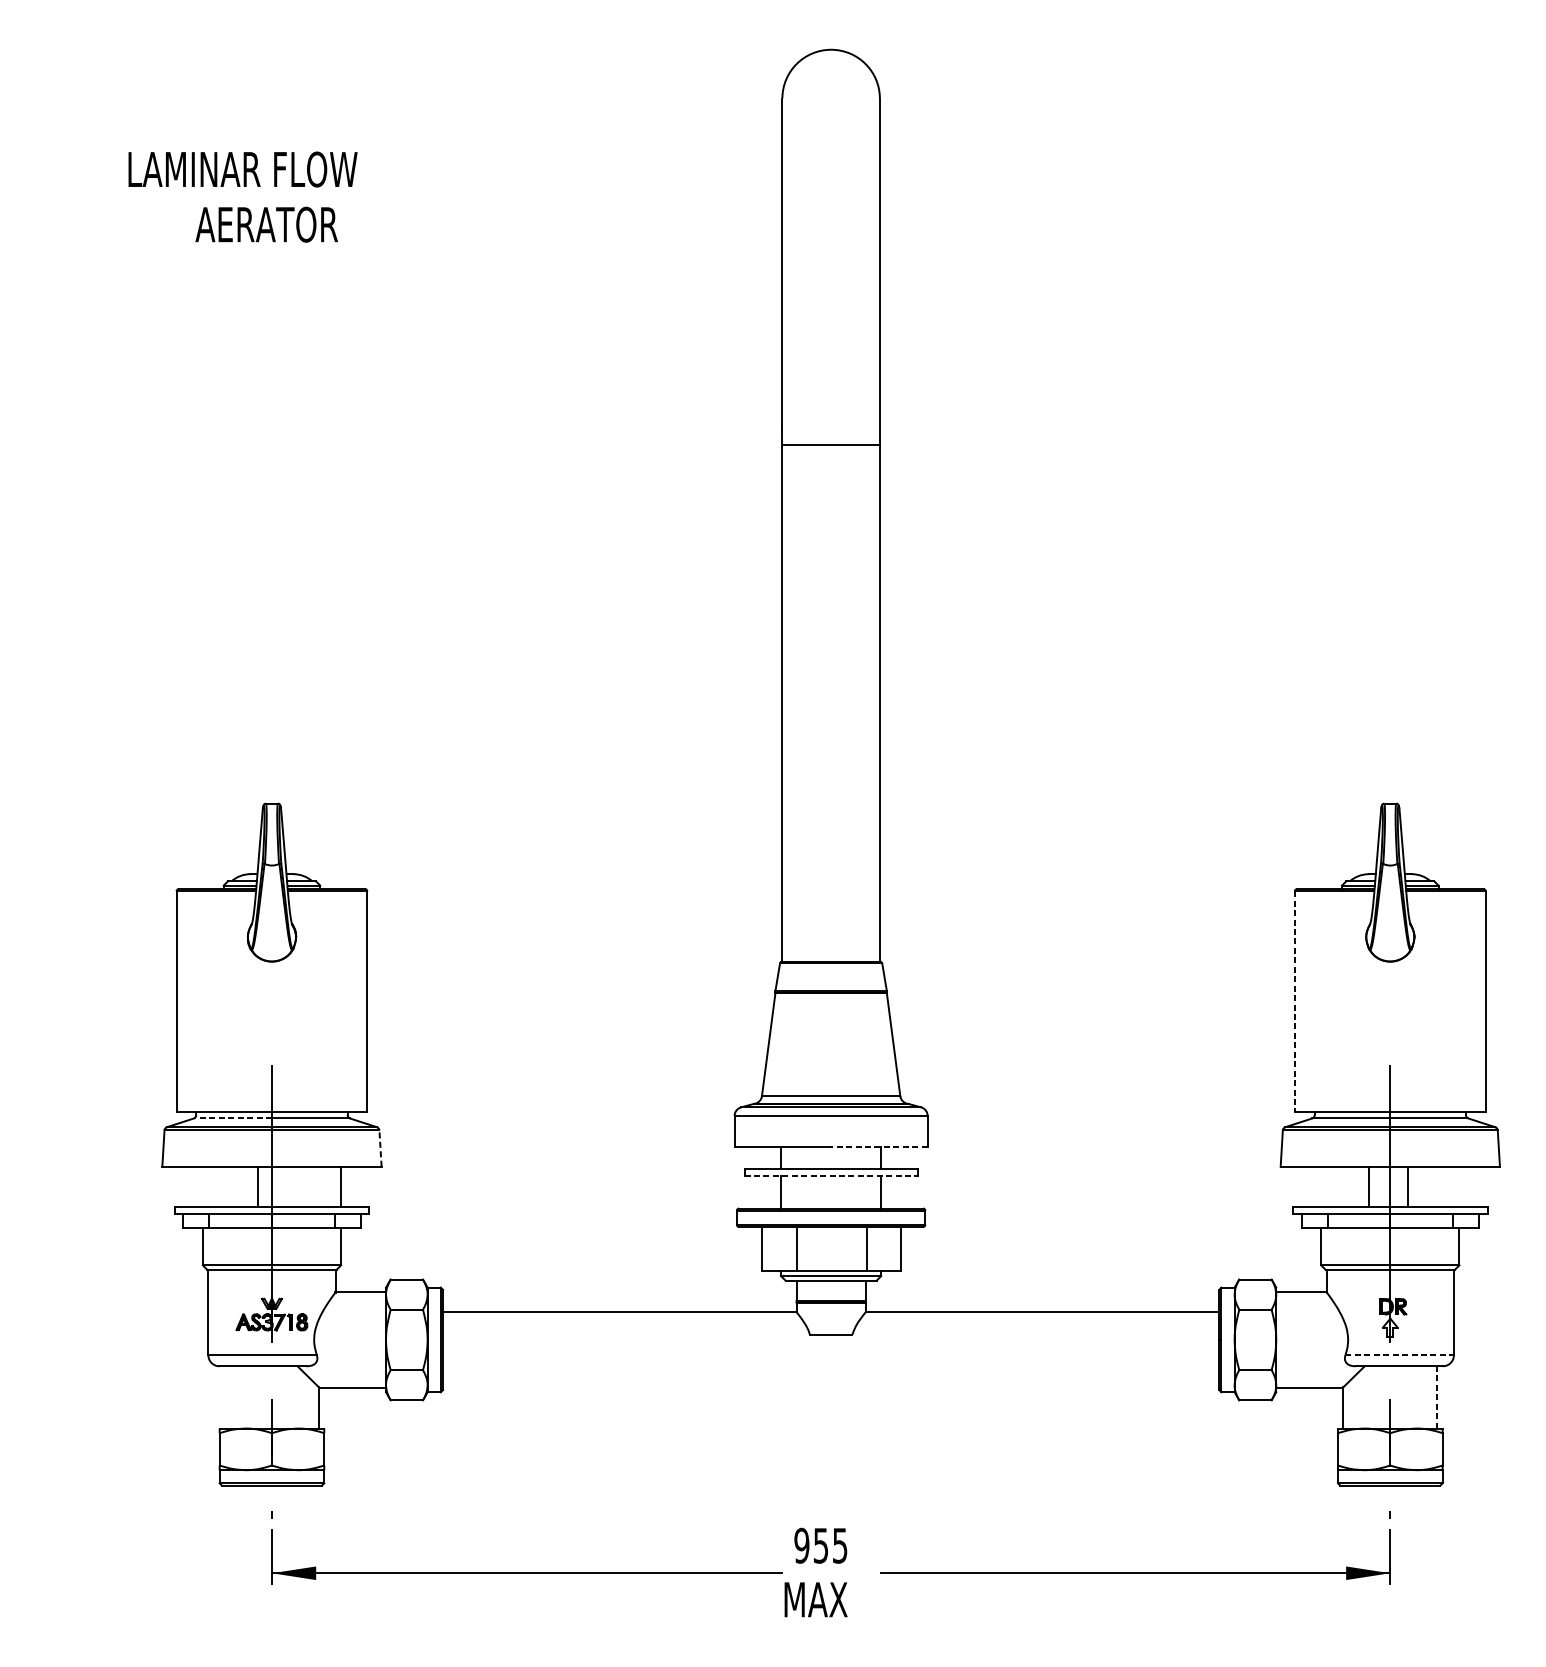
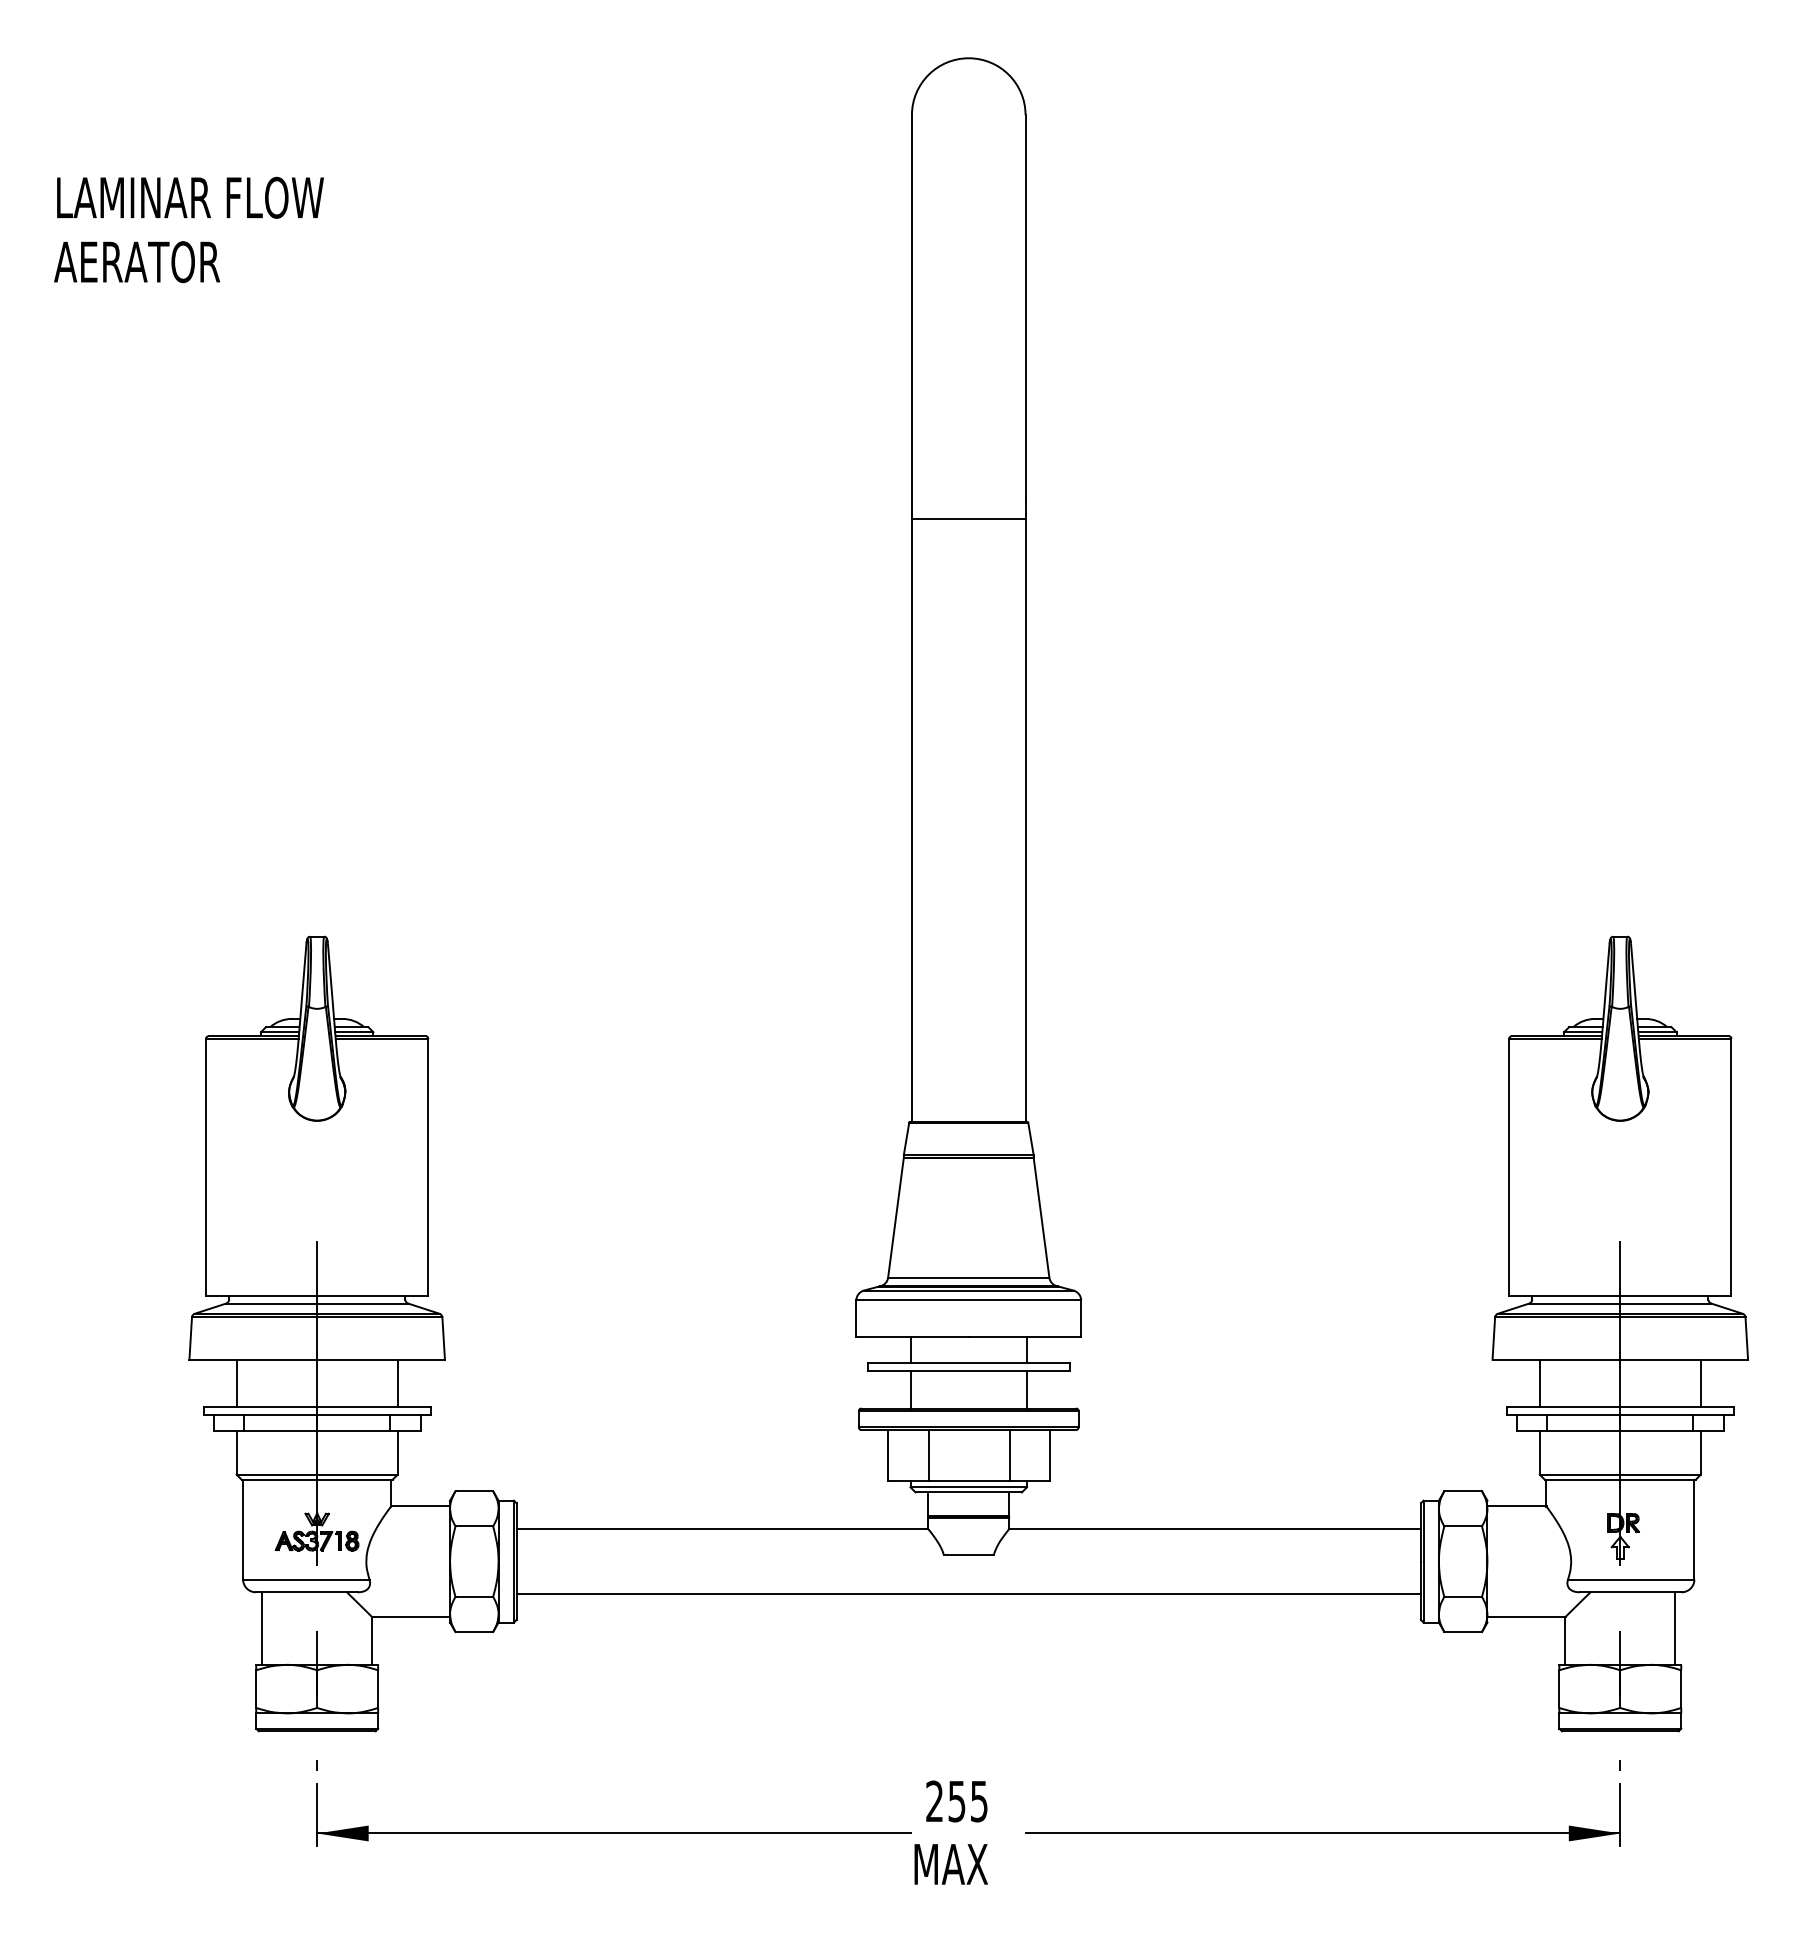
text: (243, 169) -> (190, 197), moved
text: (267, 225) -> (137, 262), moved
line: (1295, 1001) -> (1509, 1167), dashed -> solid
line: (232, 1118) -> (271, 1303), dashed -> solid
line: (878, 1146) -> (1024, 1336), dashed -> solid
line: (380, 1148) -> (443, 1338), dashed -> solid
line: (830, 1175) -> (968, 1370), dashed -> solid
line: (257, 1187) -> (236, 1383), moved
line: (1369, 1187) -> (1539, 1383), moved
line: (1407, 1187) -> (1700, 1383), moved
line: (1399, 1355) -> (1631, 1579), dashed -> solid
line: (830, 1368) -> (968, 1594), added
line: (225, 1397) -> (262, 1628), added
line: (1437, 1397) -> (1675, 1628), dashed -> solid
text: (801, 1545) -> (934, 1801), 955 -> 255

